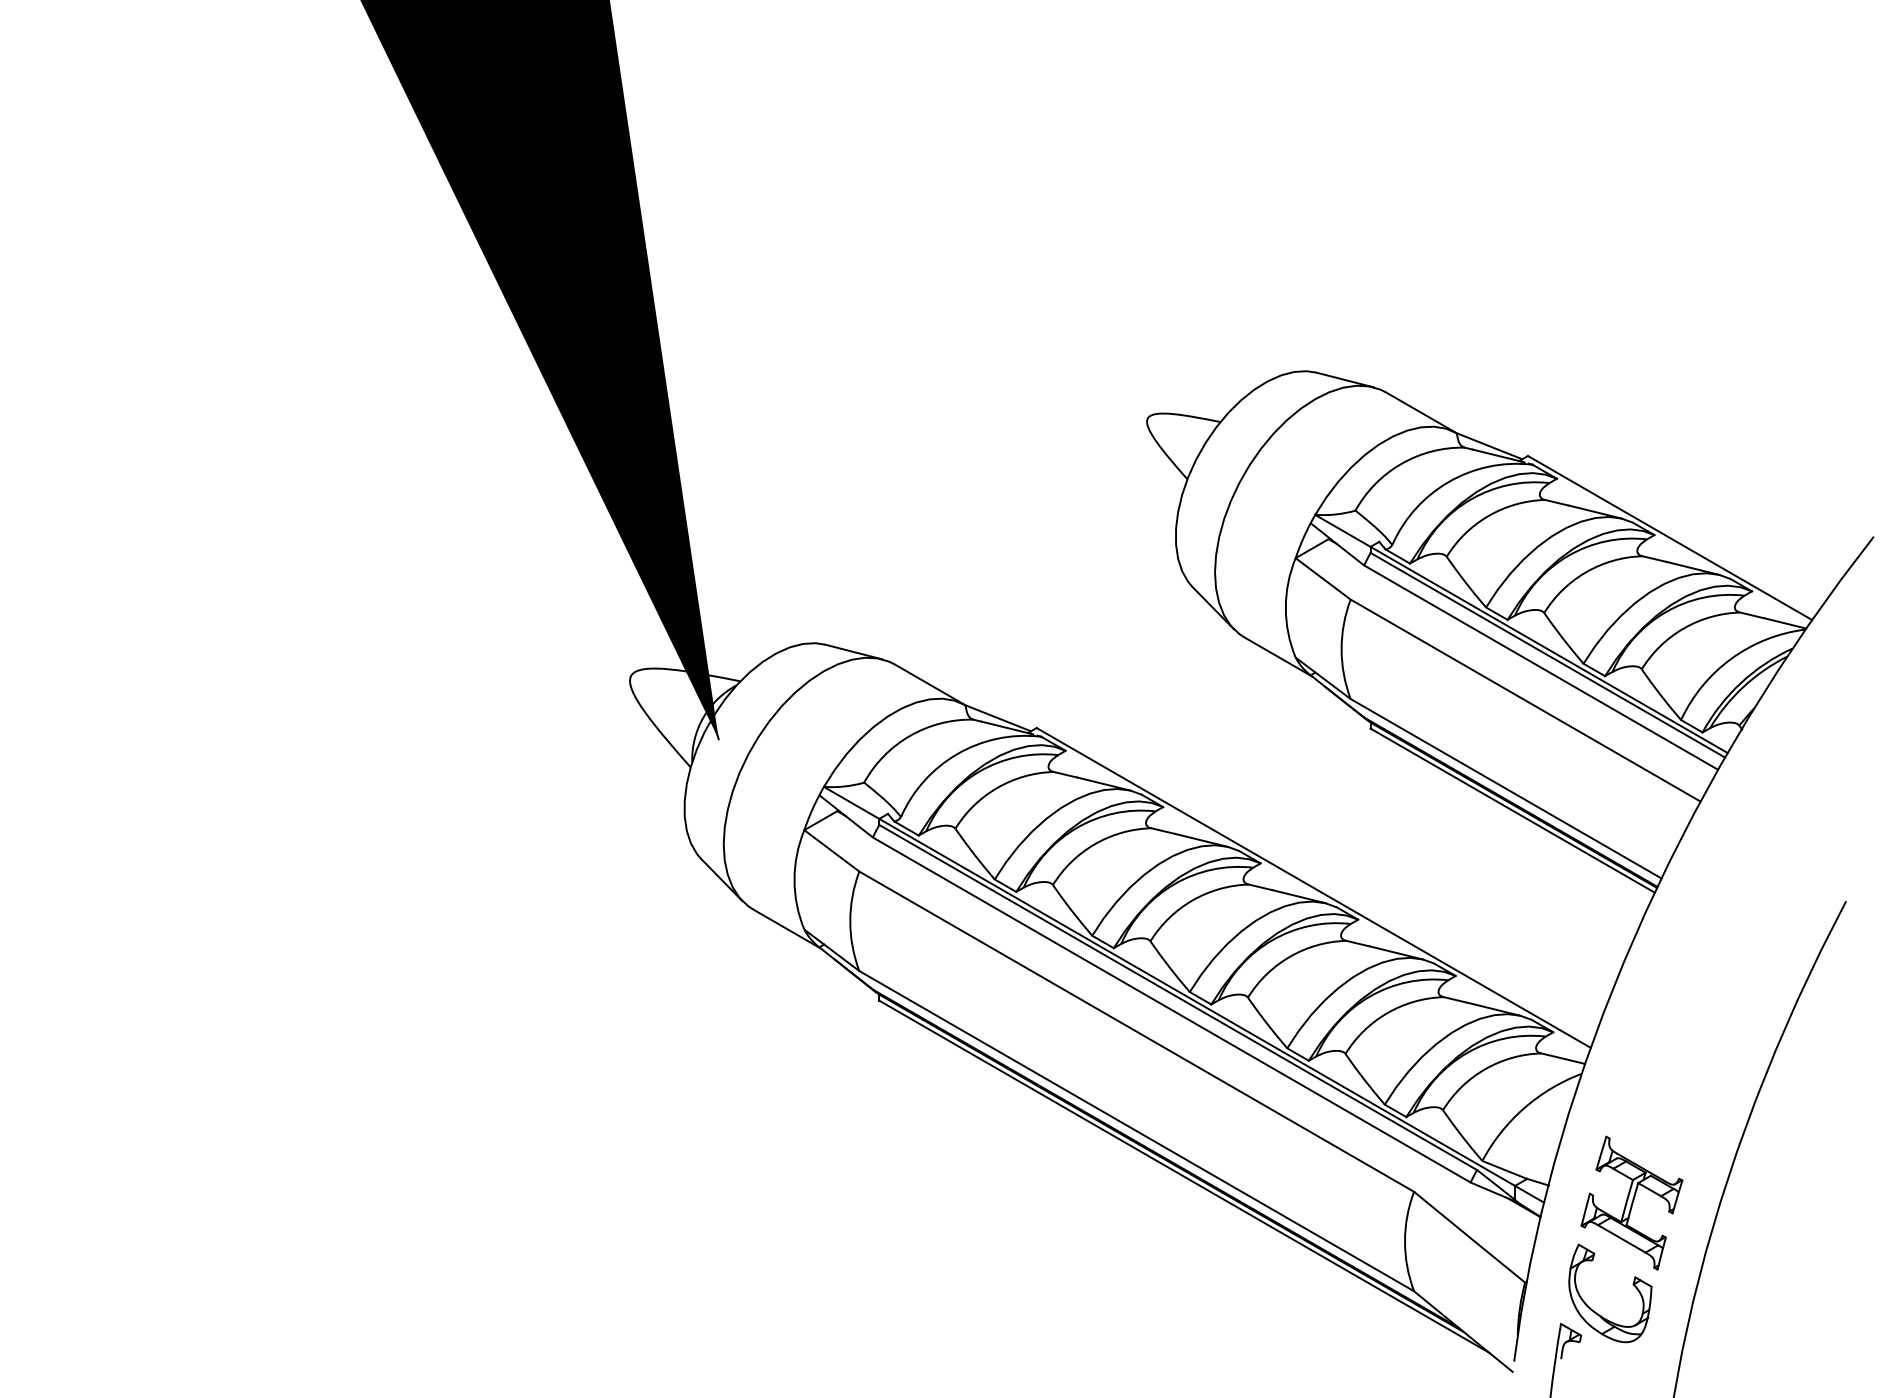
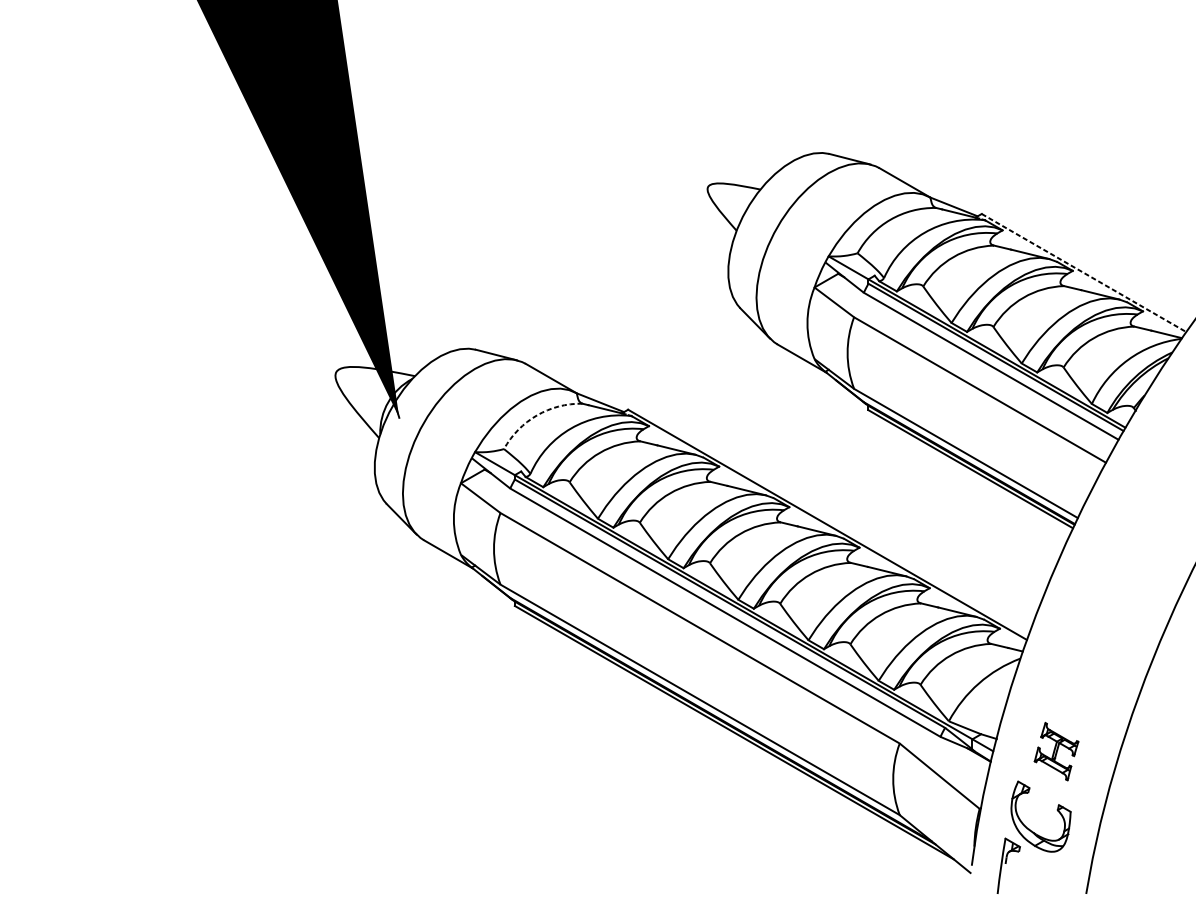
line: (1670, 538) -> (1084, 273), solid -> dashed
arc: (909, 735) -> (536, 415), solid -> dashed
part: (1631, 1202) -> (1056, 751), size x0.6

